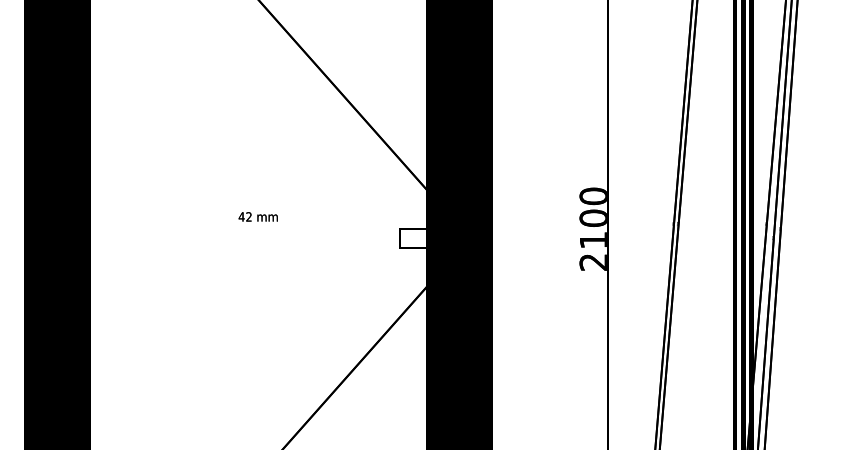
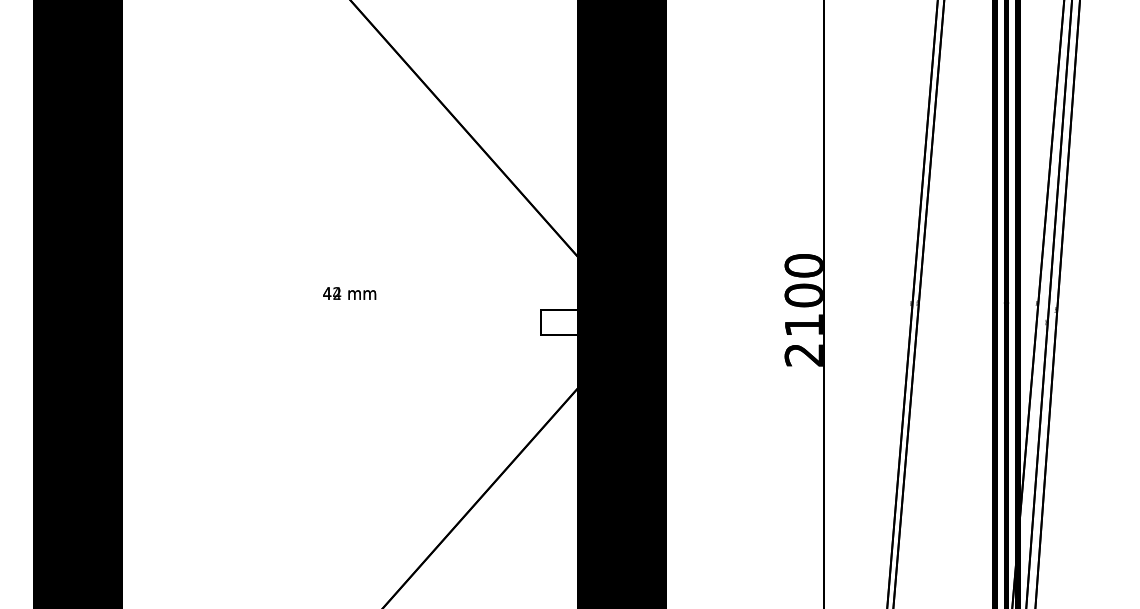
text: (248, 216) -> (336, 292), 42 -> 44

